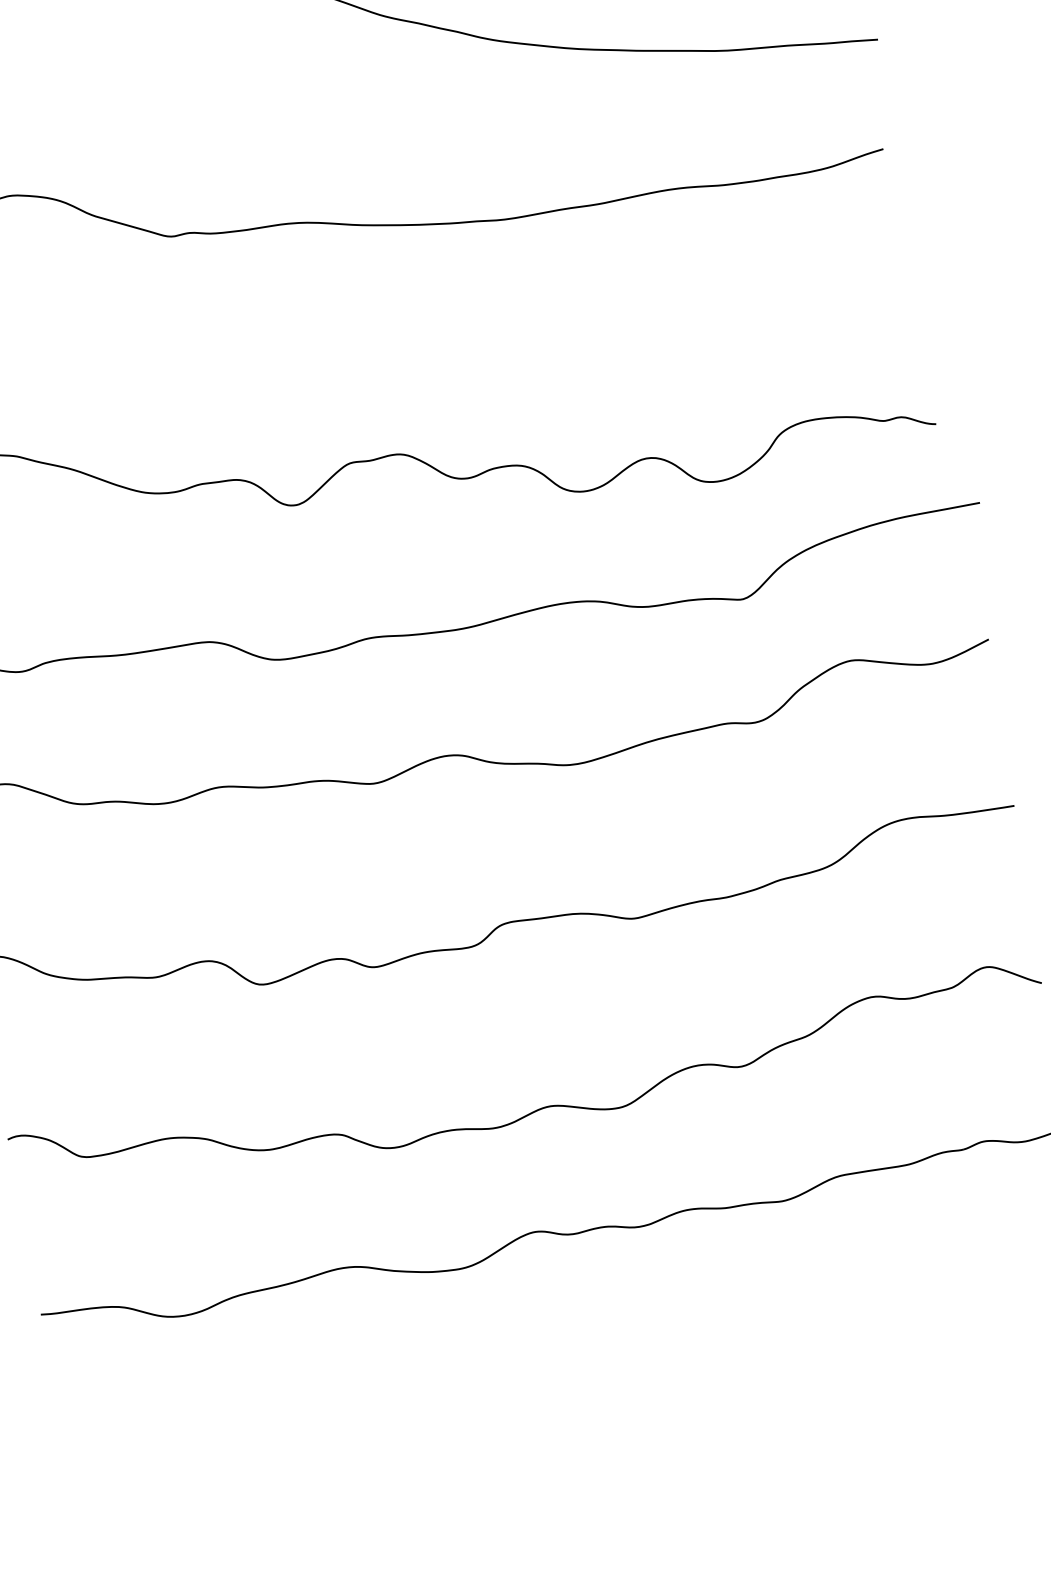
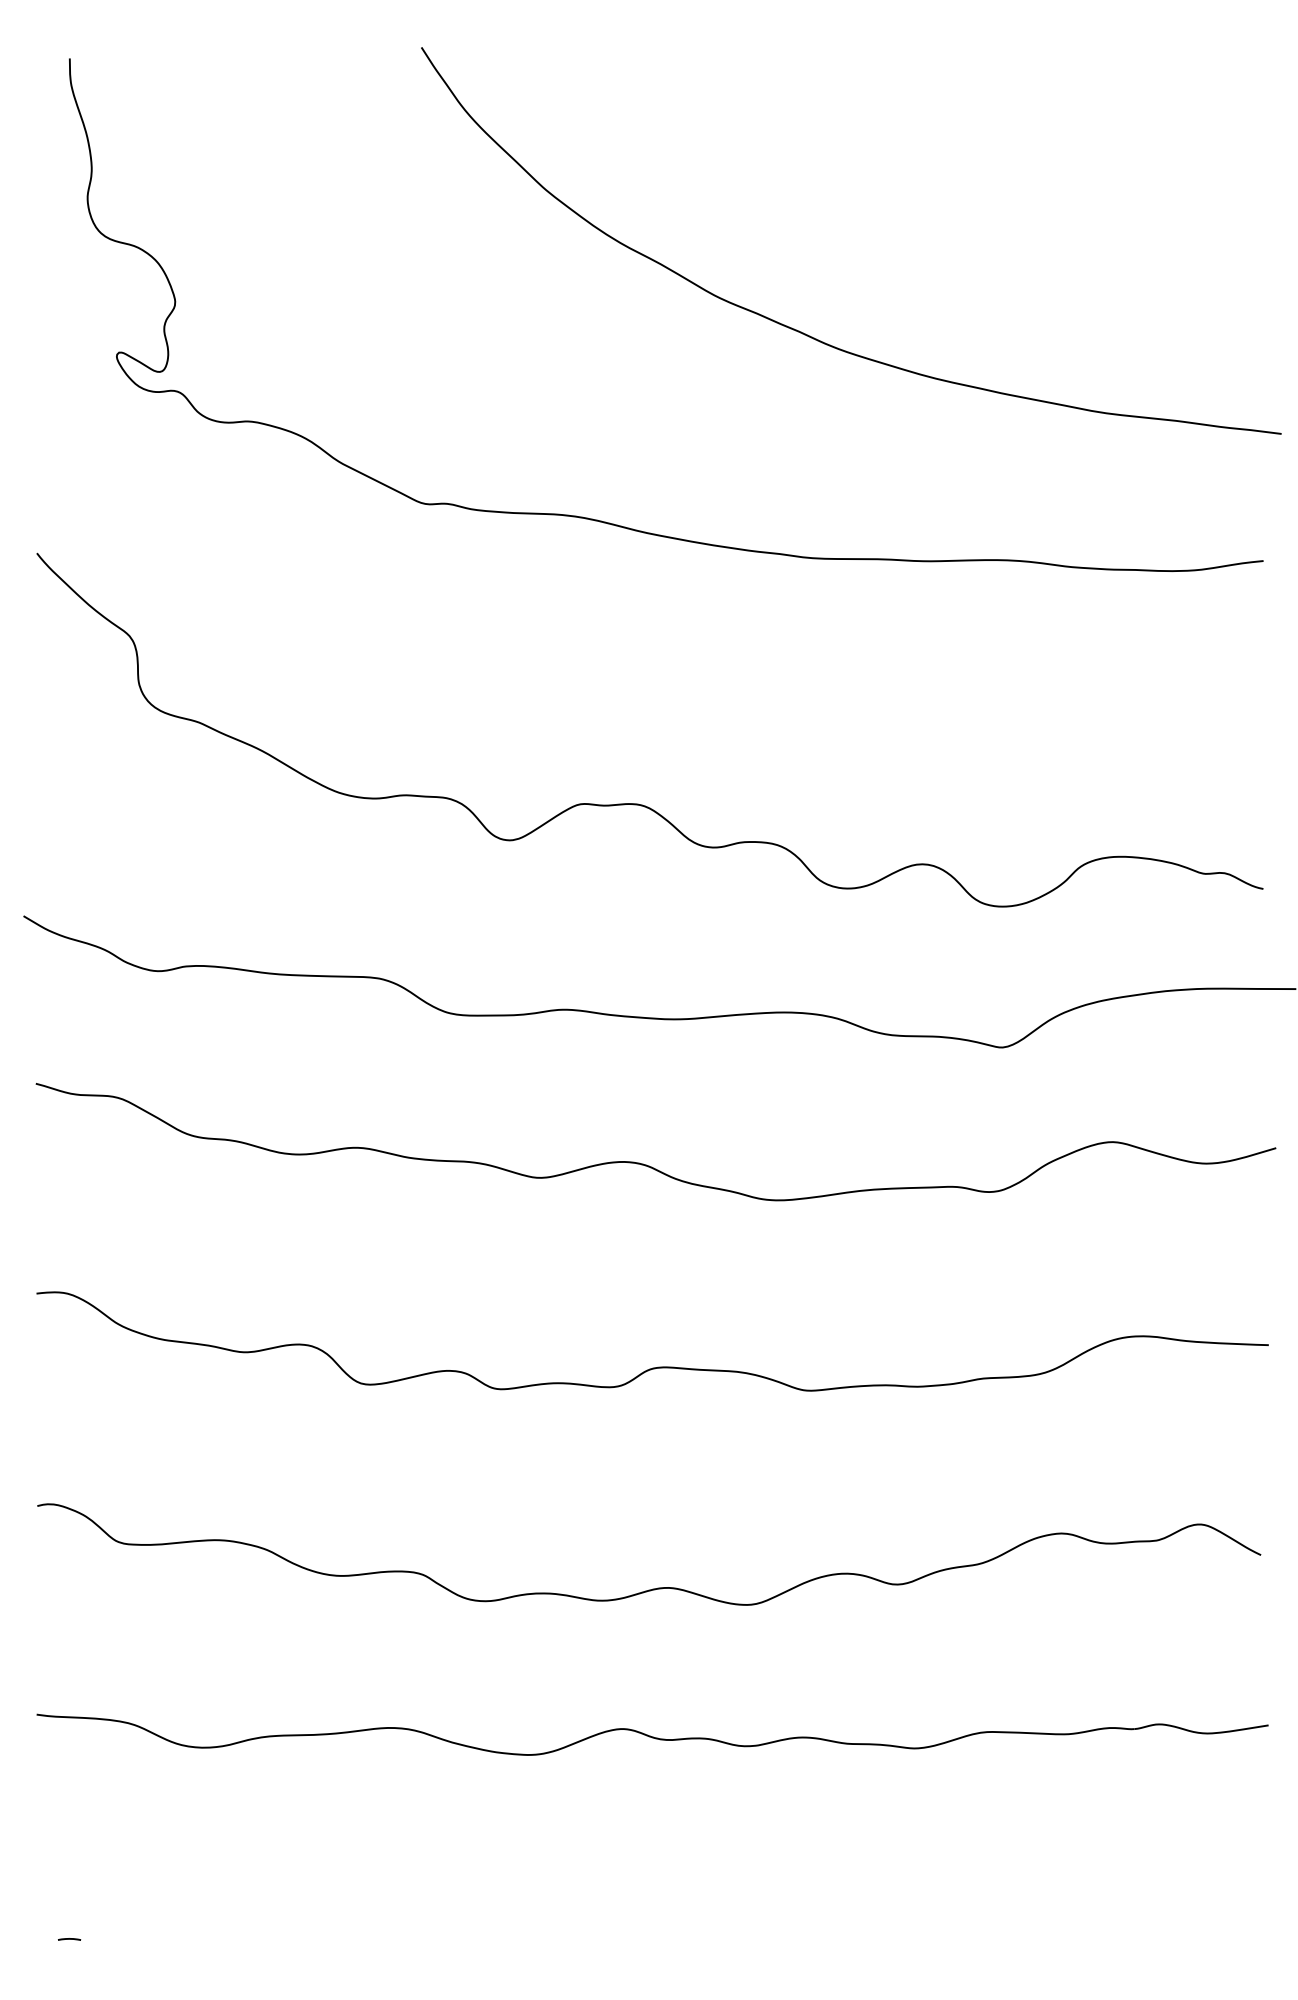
line: (104, 1497) -> (69, 1939), added

